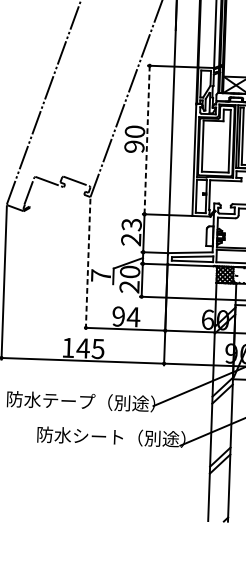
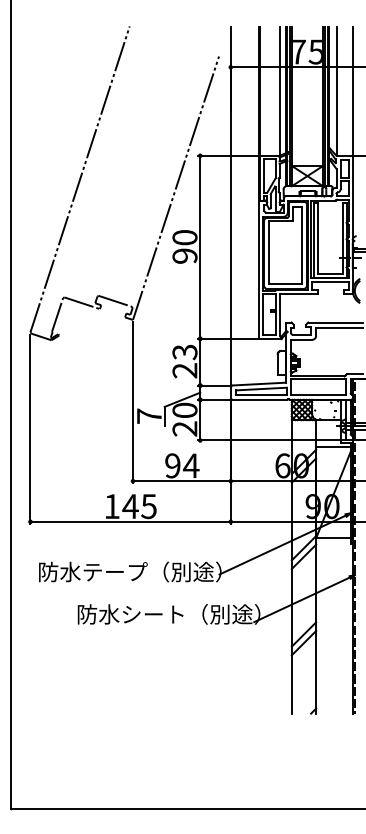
line: (147, 140) -> (200, 247), dashed -> solid
line: (88, 264) -> (133, 402), dashed -> solid

